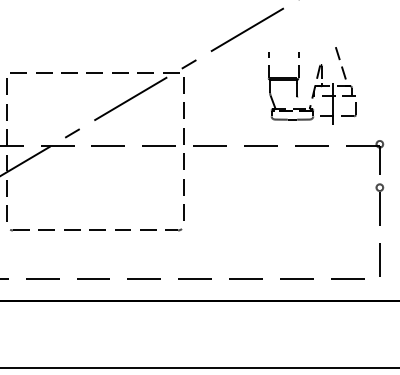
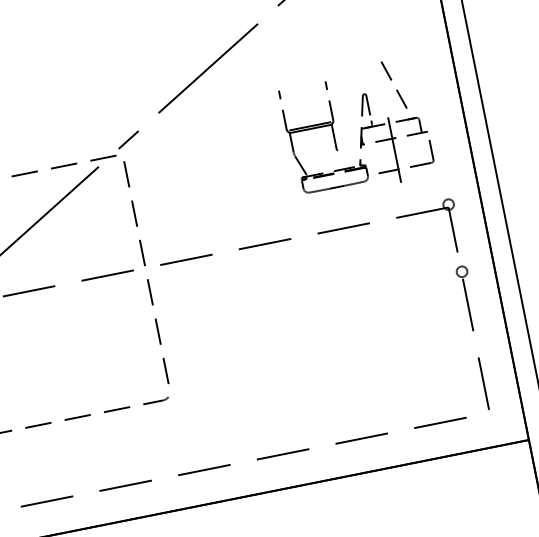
part: (312, 85) -> (357, 128), moved

